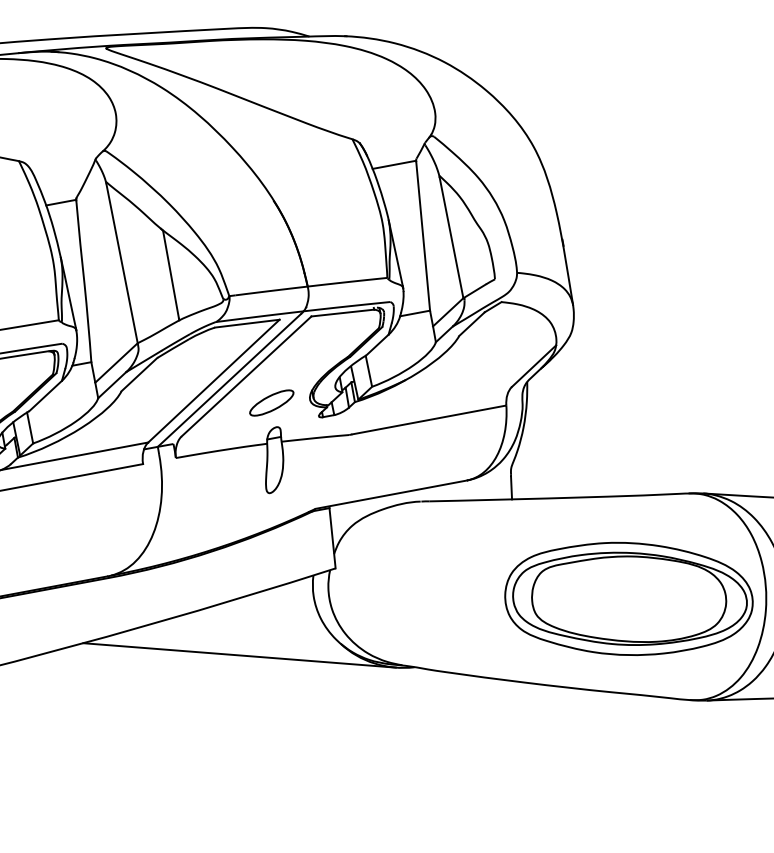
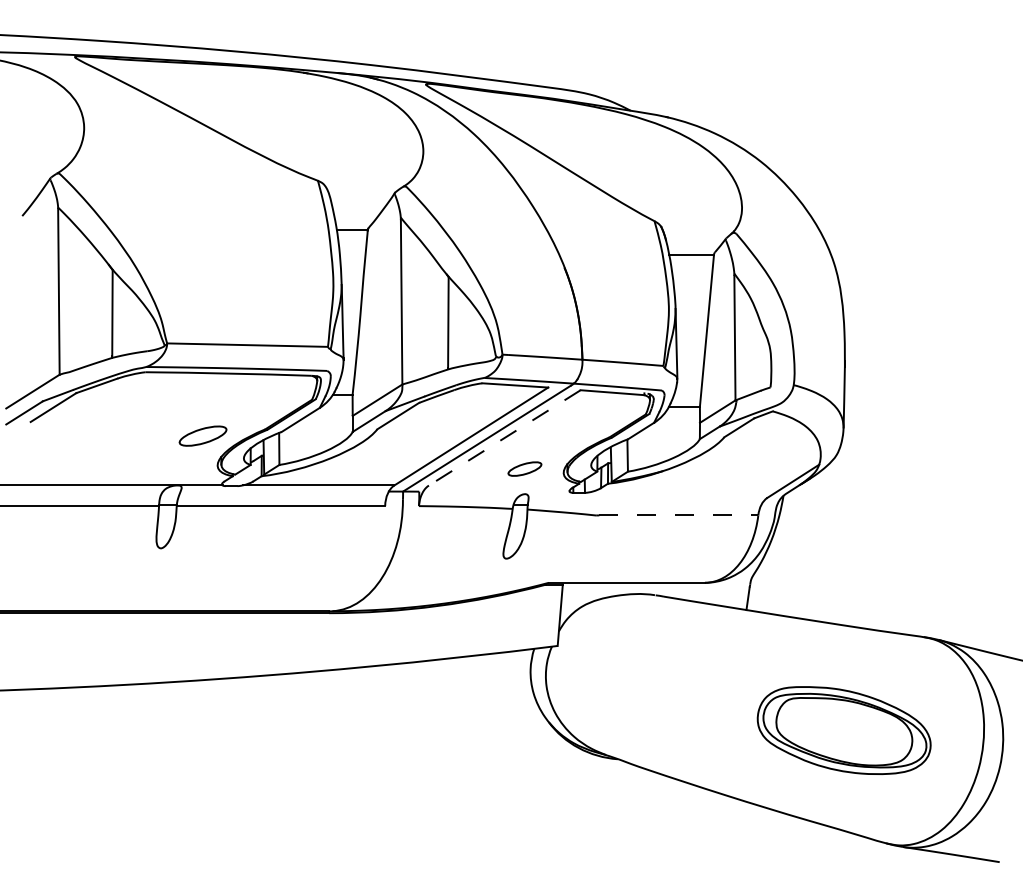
line: (246, 376) -> (504, 437), solid -> dashed
part: (271, 402) -> (524, 468), size x0.7
line: (429, 420) -> (678, 515), solid -> dashed
part: (627, 598) -> (843, 730), size x0.7
line: (239, 655) -> (445, 714), removed

